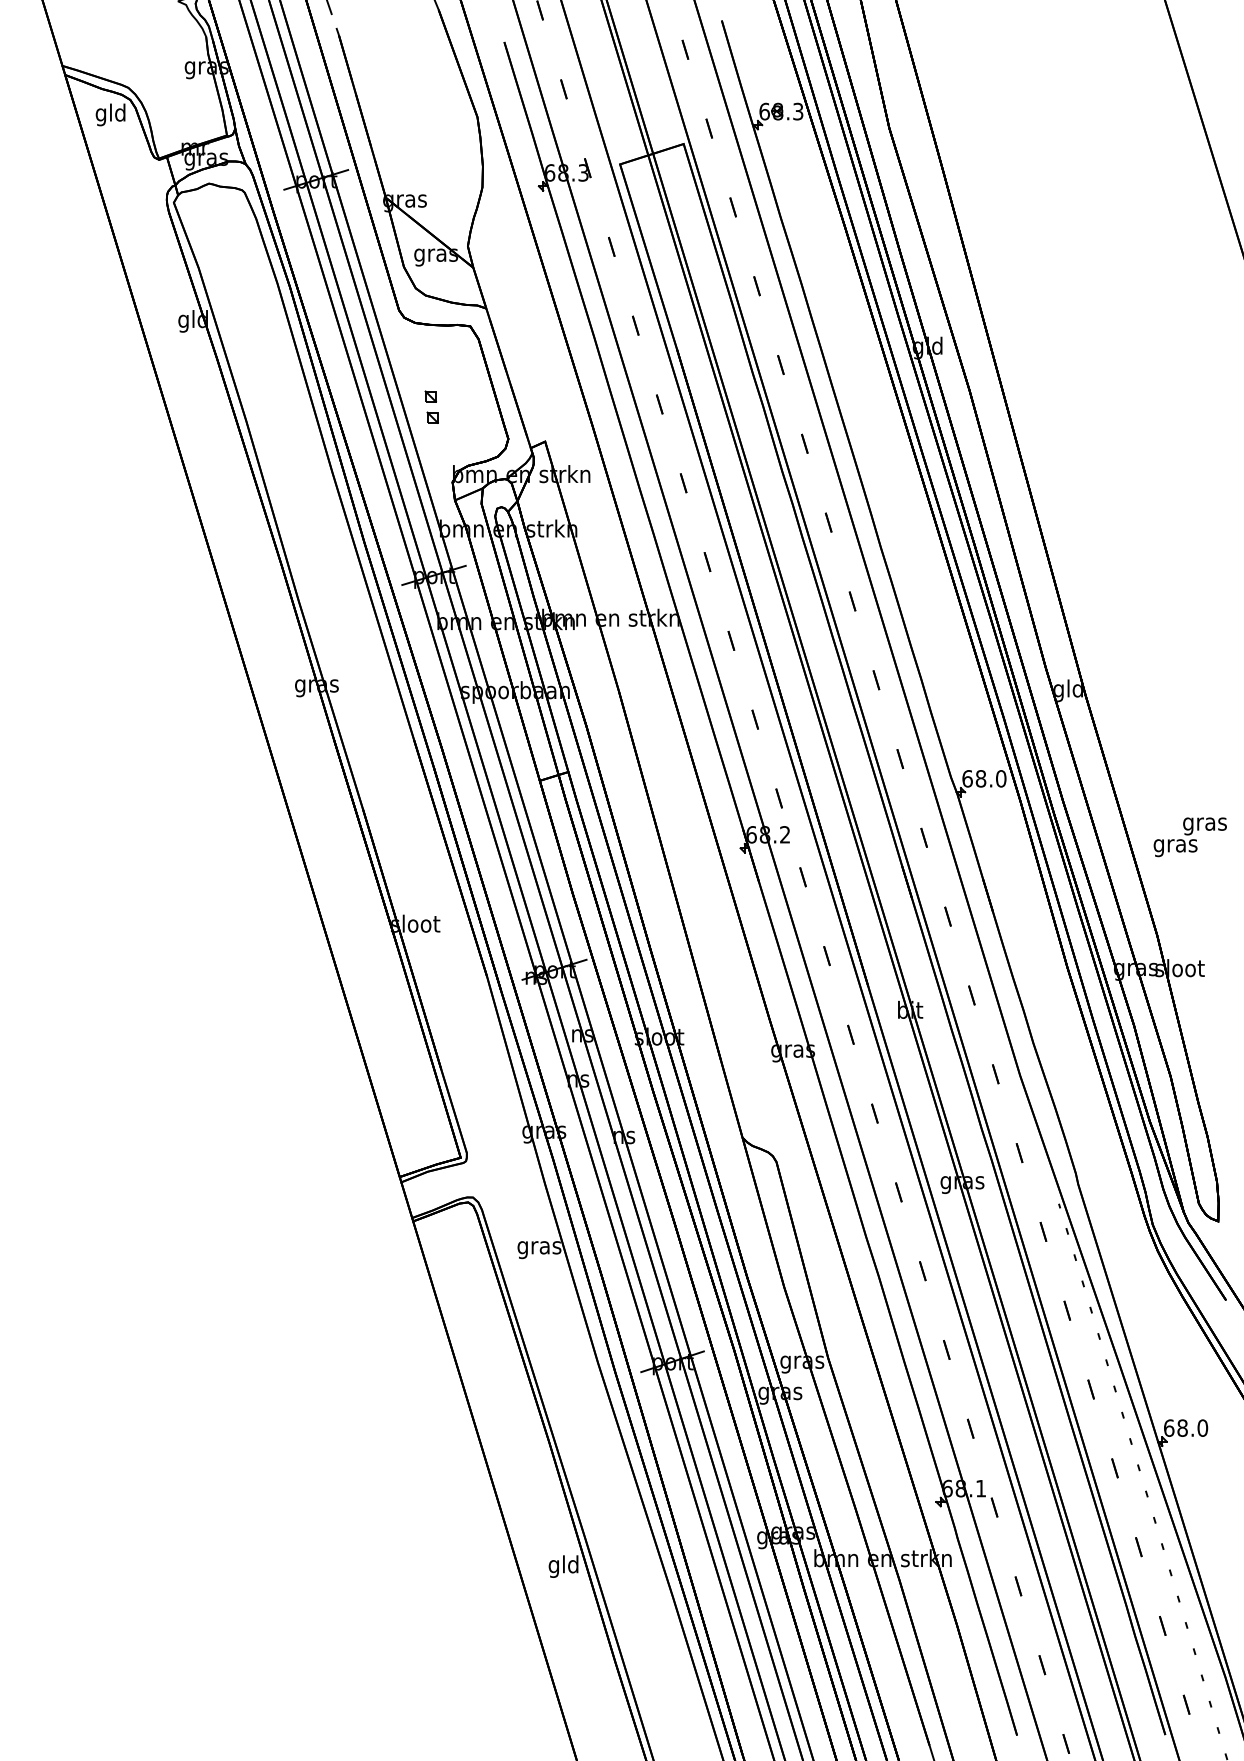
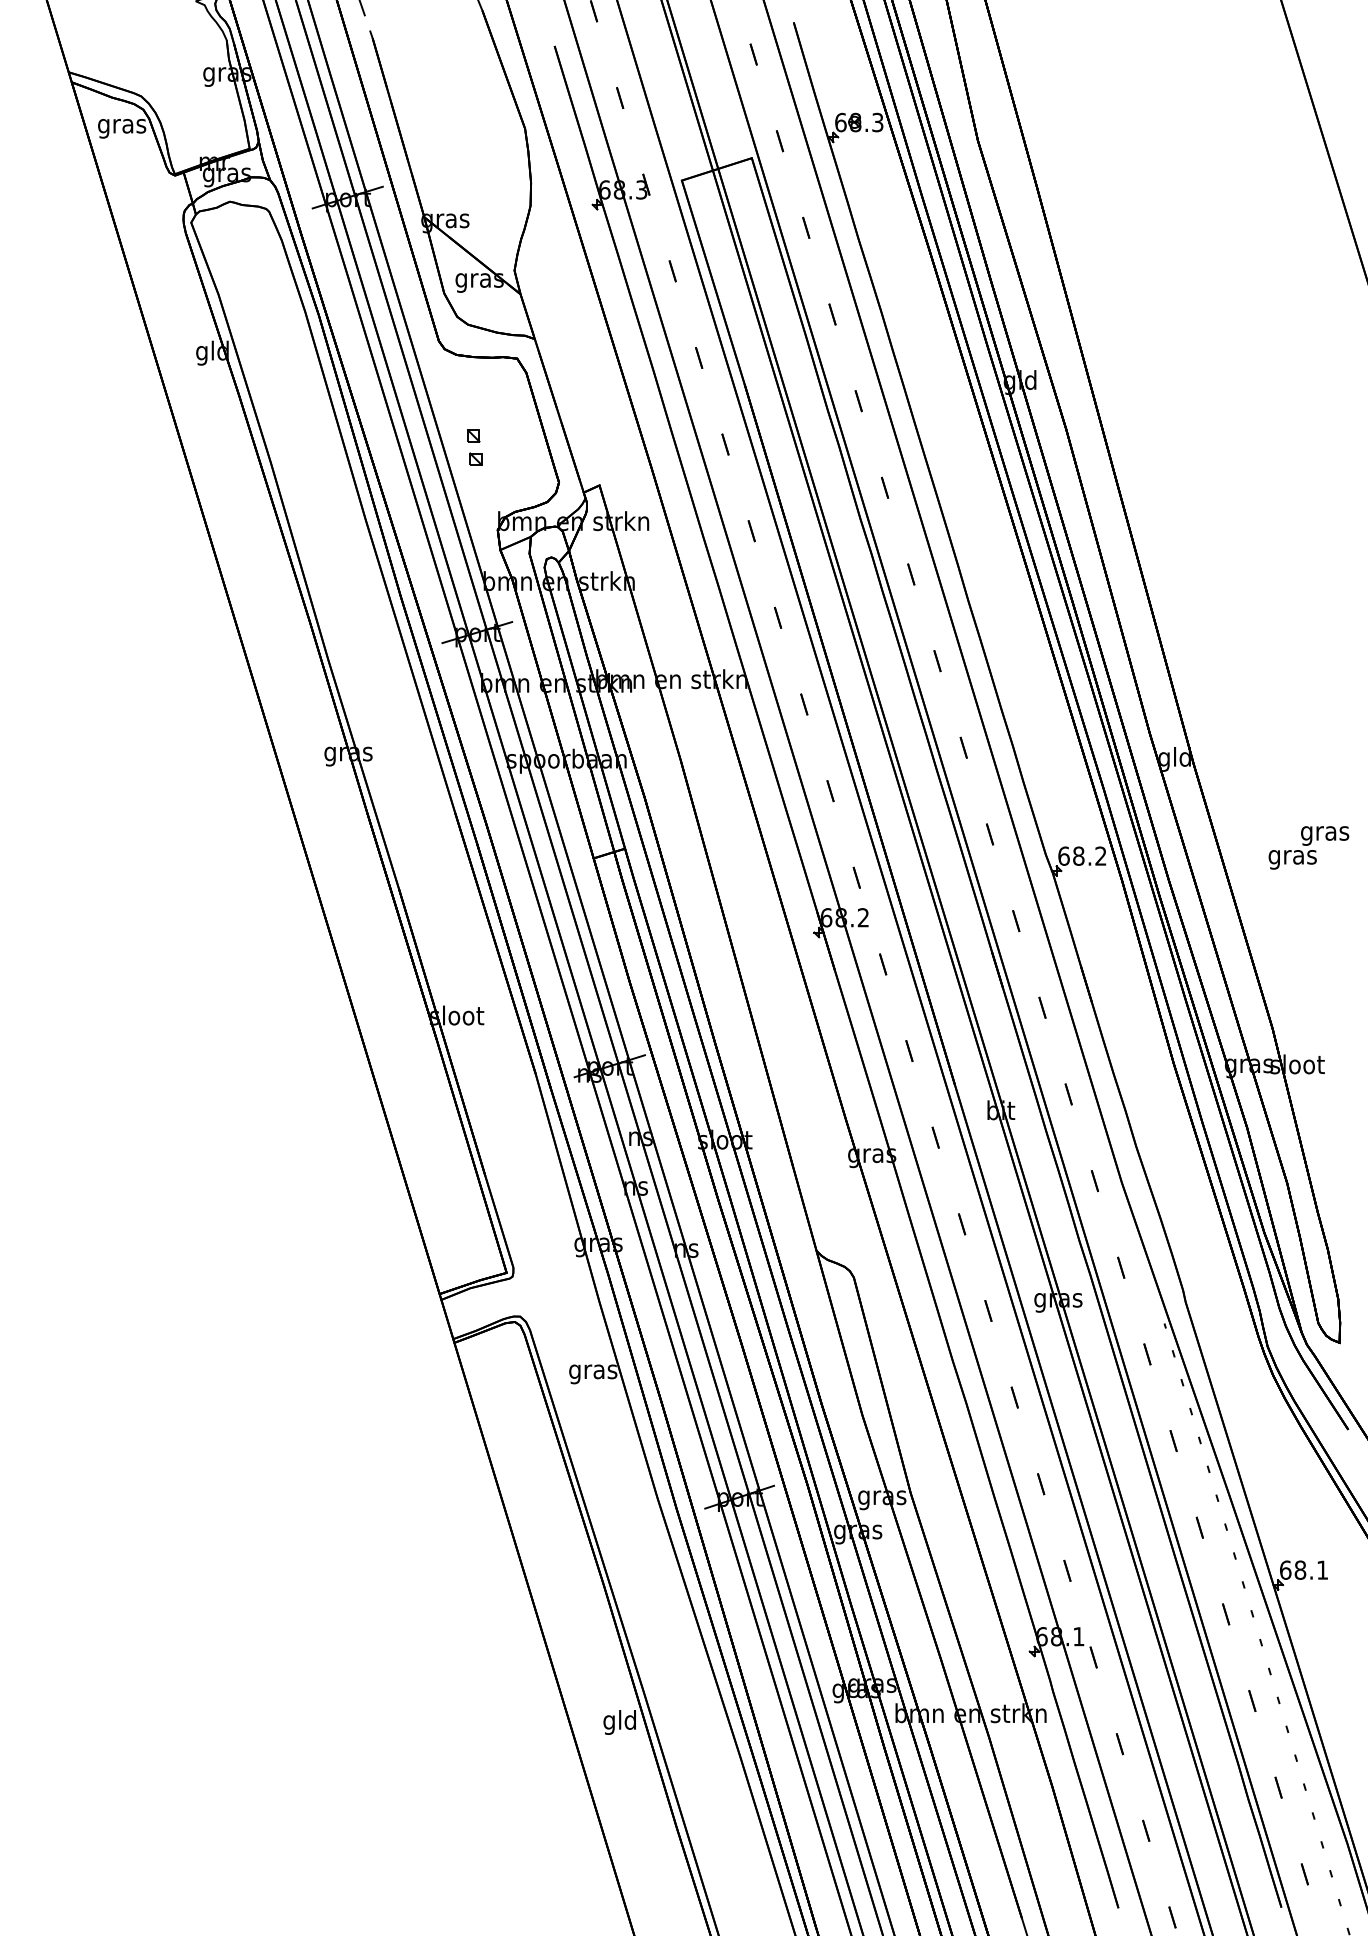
text: (110, 114) -> (121, 125), gld -> gras
text: (1001, 778) -> (1101, 855), 68.0 -> 68.2
text: (1189, 837) -> (1308, 848), moved
text: (1202, 1427) -> (1322, 1569), 68.0 -> 68.1

